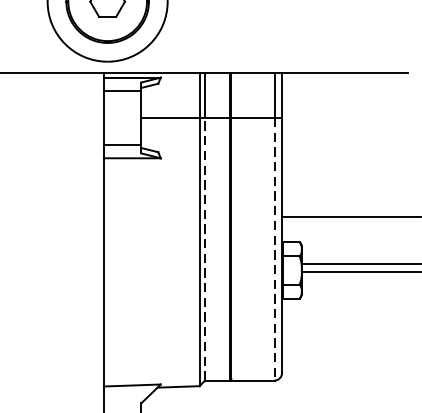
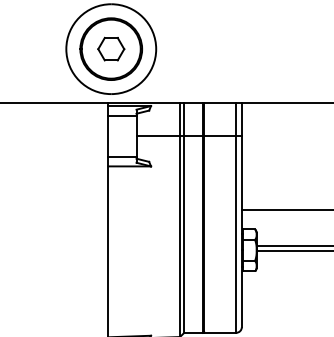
line: (205, 249) -> (184, 234), dashed -> solid
line: (274, 250) -> (236, 235), dashed -> solid

